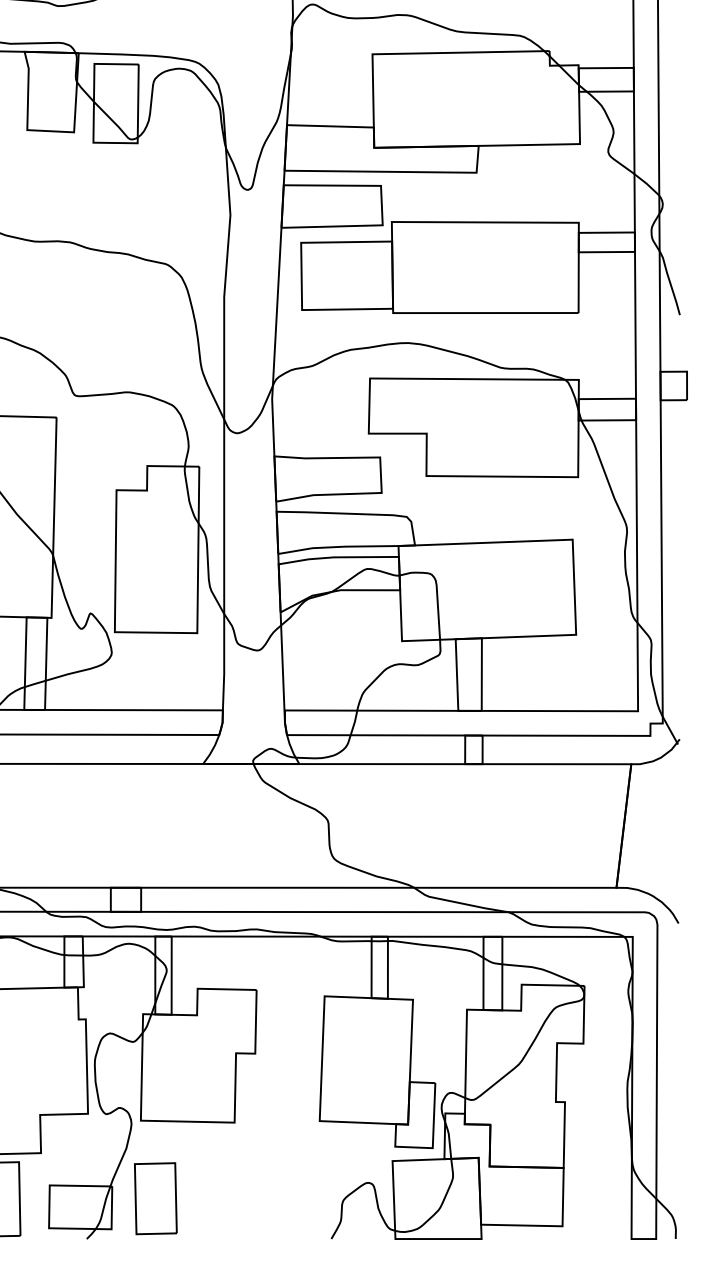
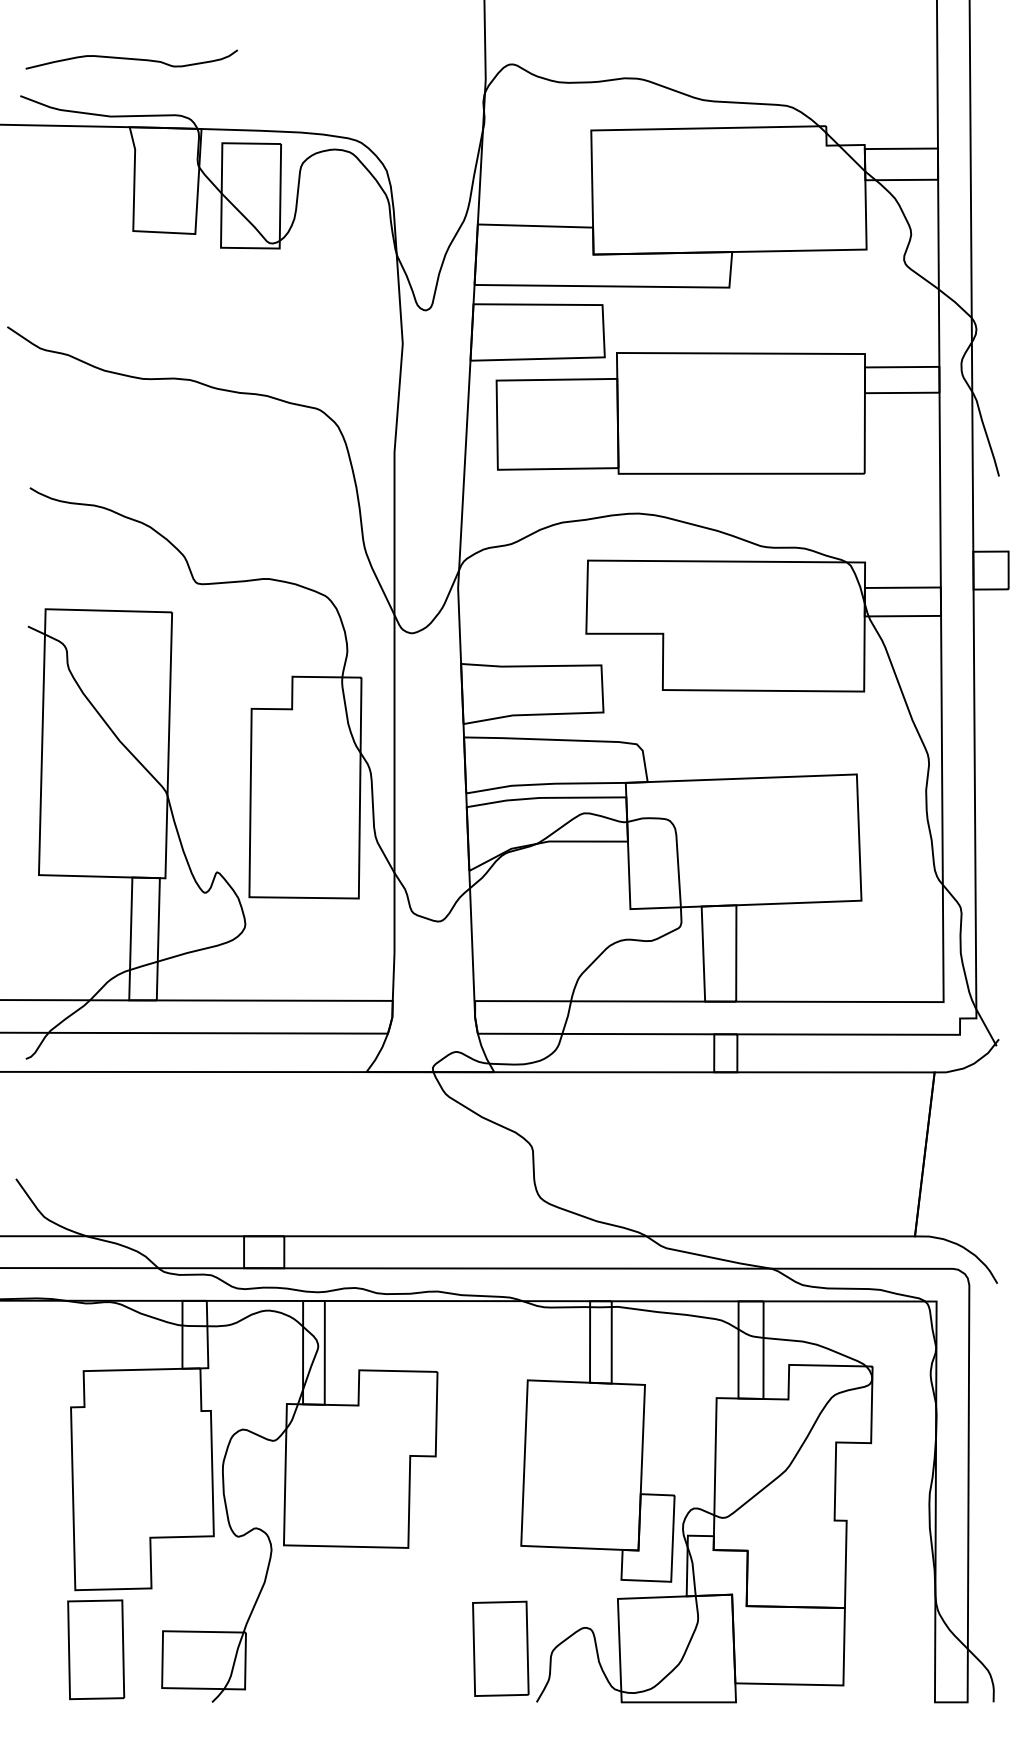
part: (155, 1198) -> (500, 1648), moved

